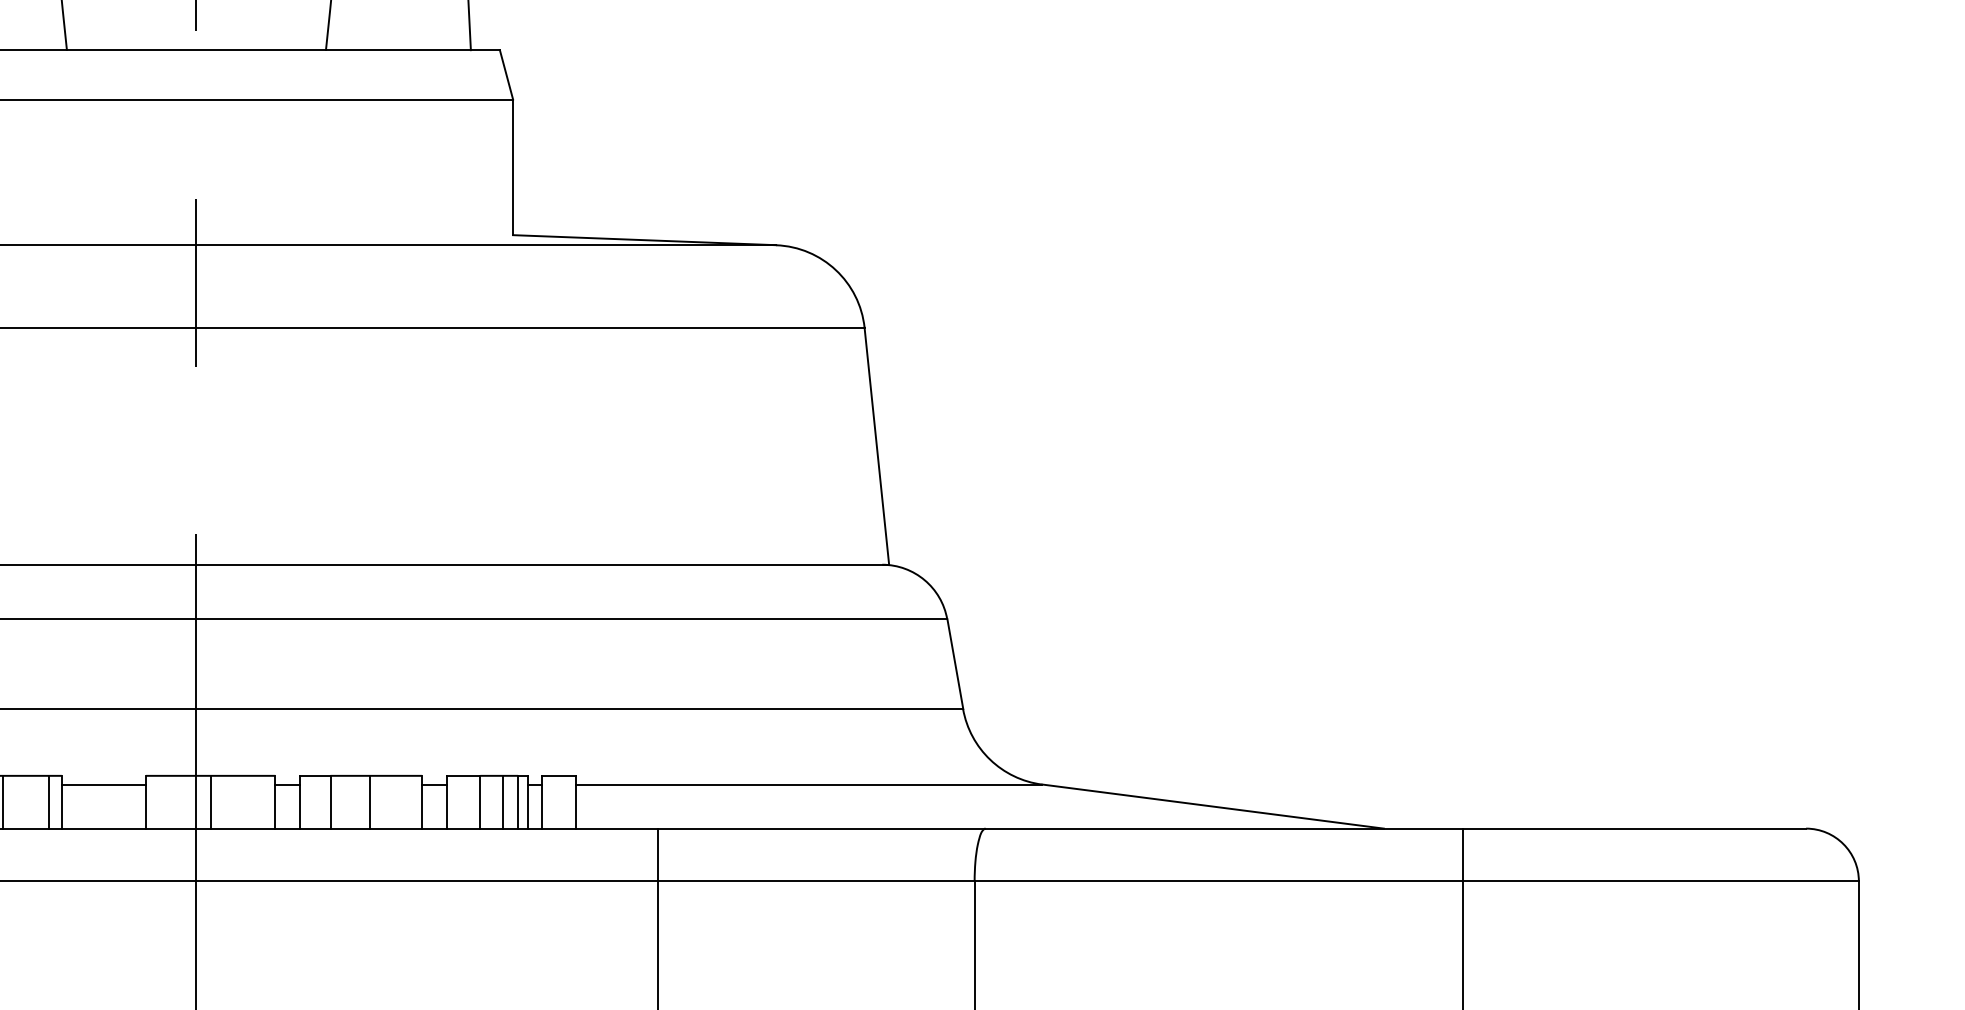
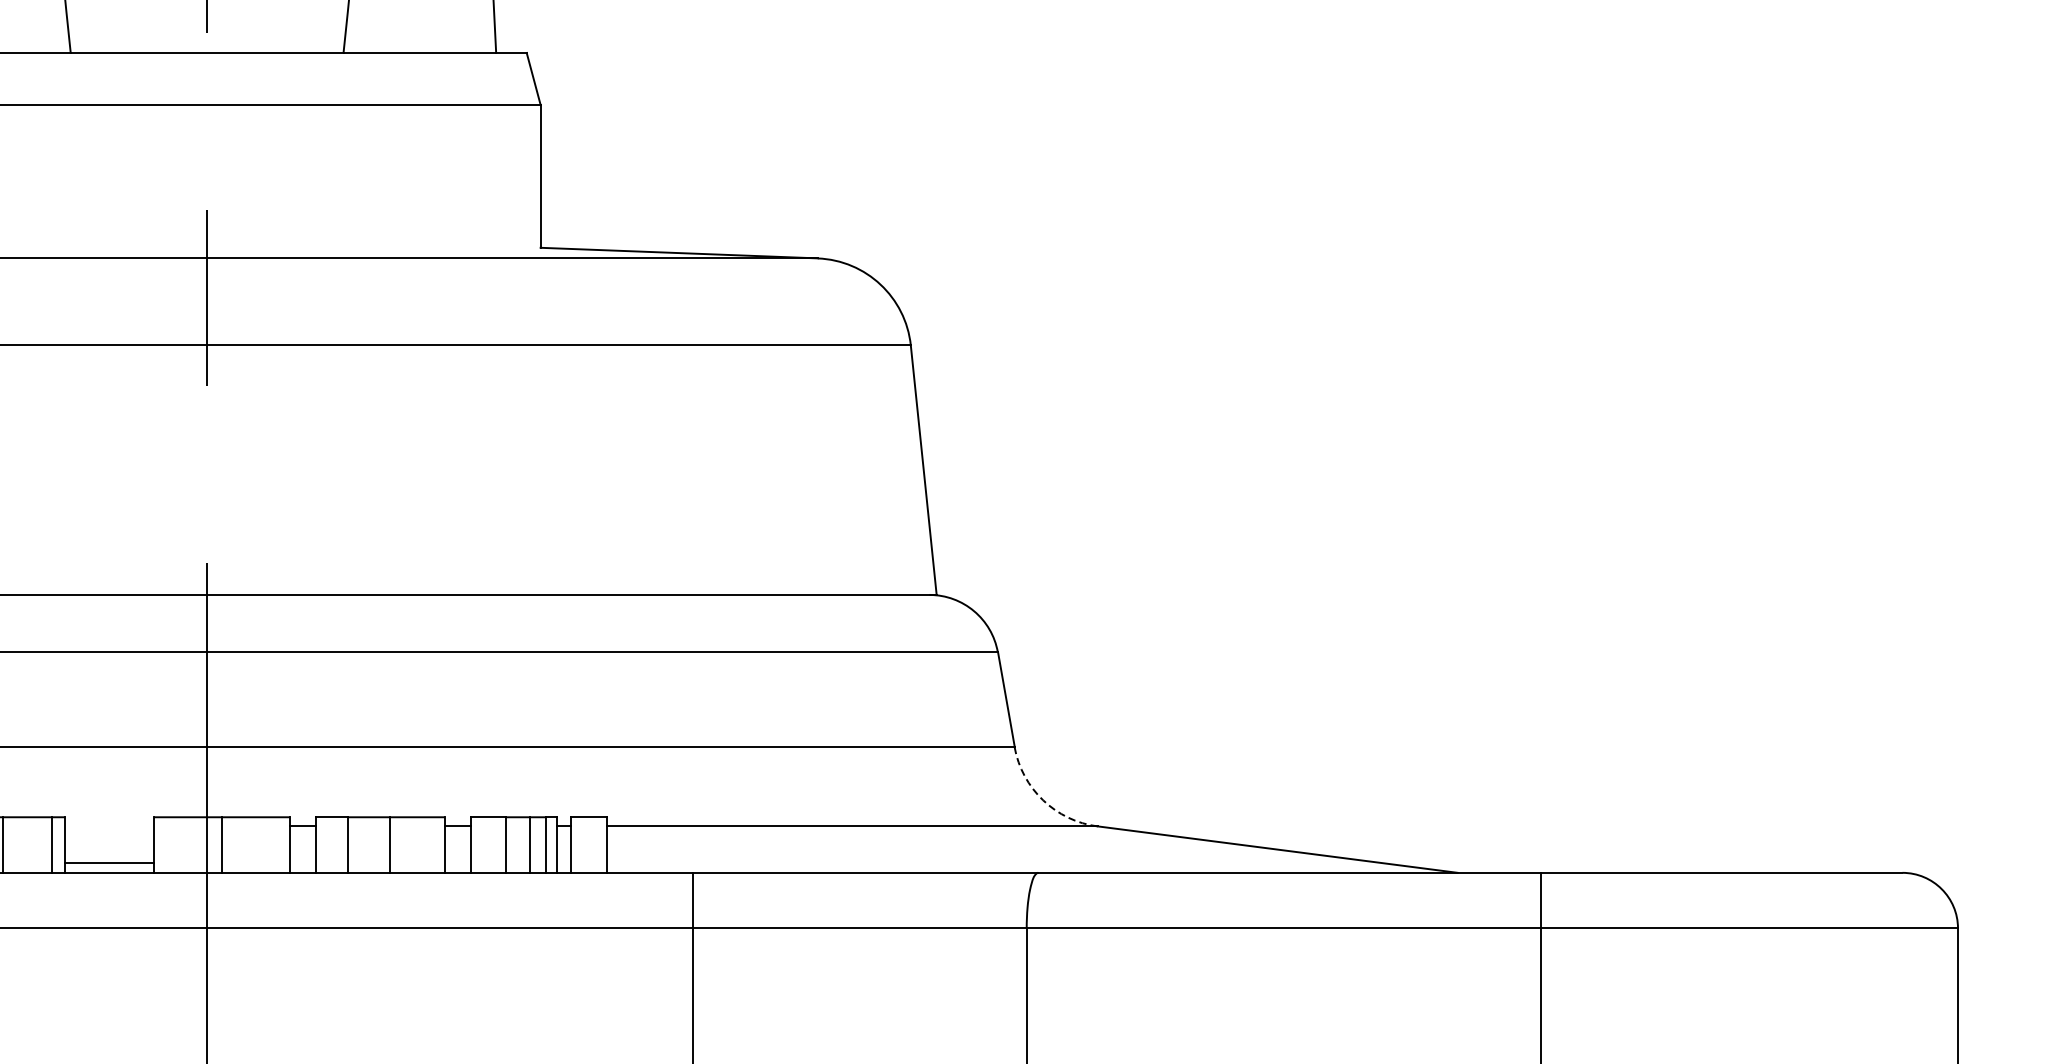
arc: (990, 759) -> (1043, 800), solid -> dashed
line: (103, 784) -> (109, 863), moved

